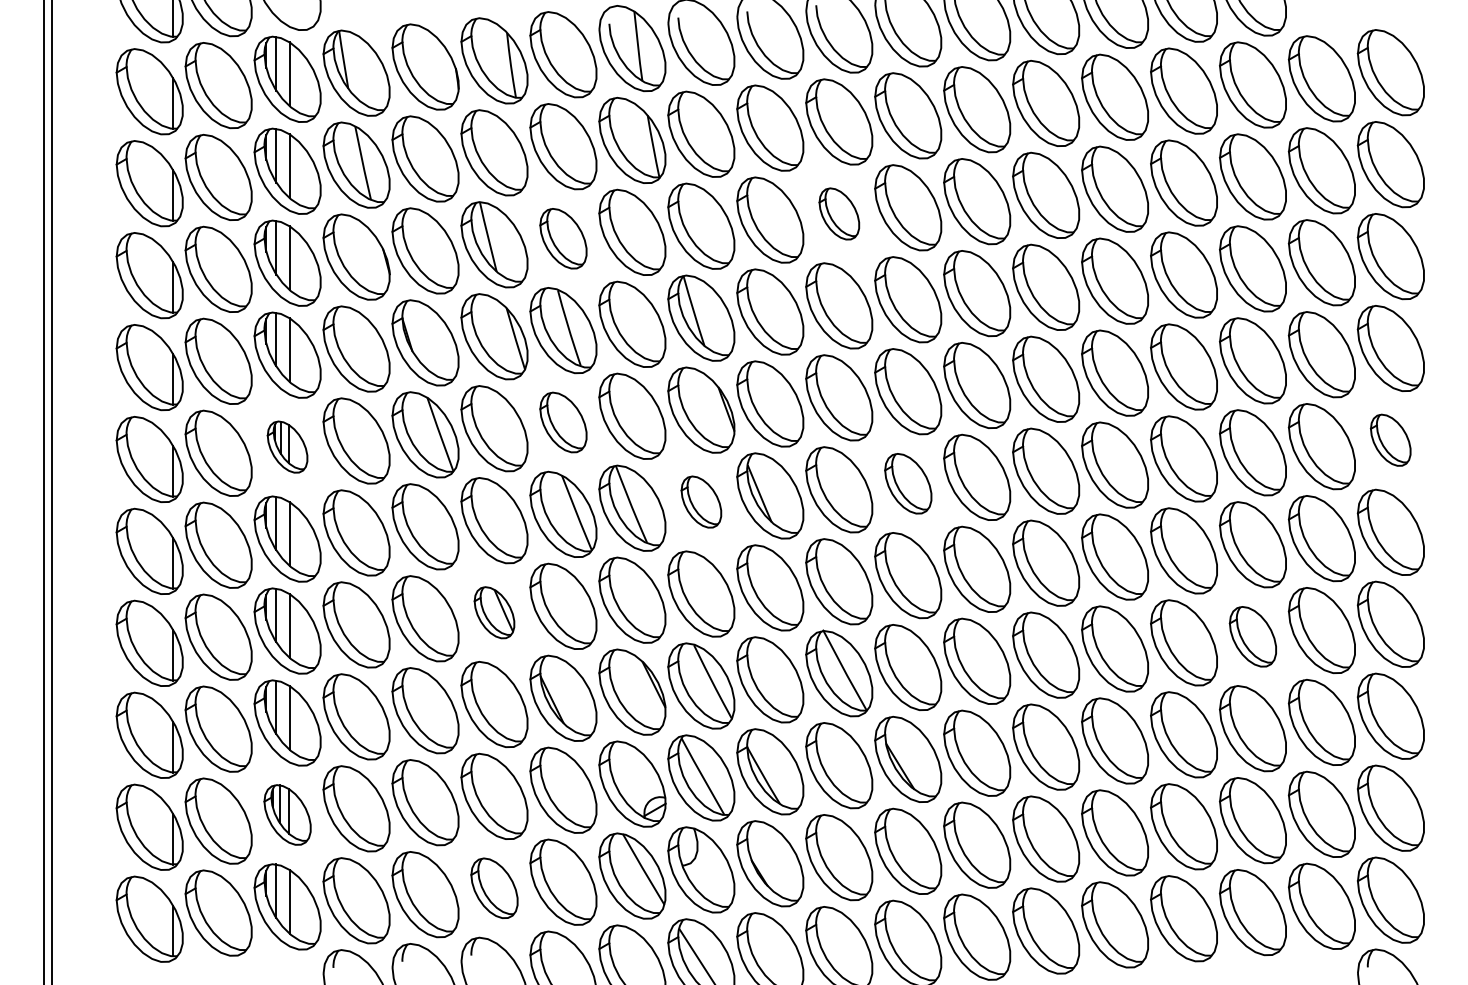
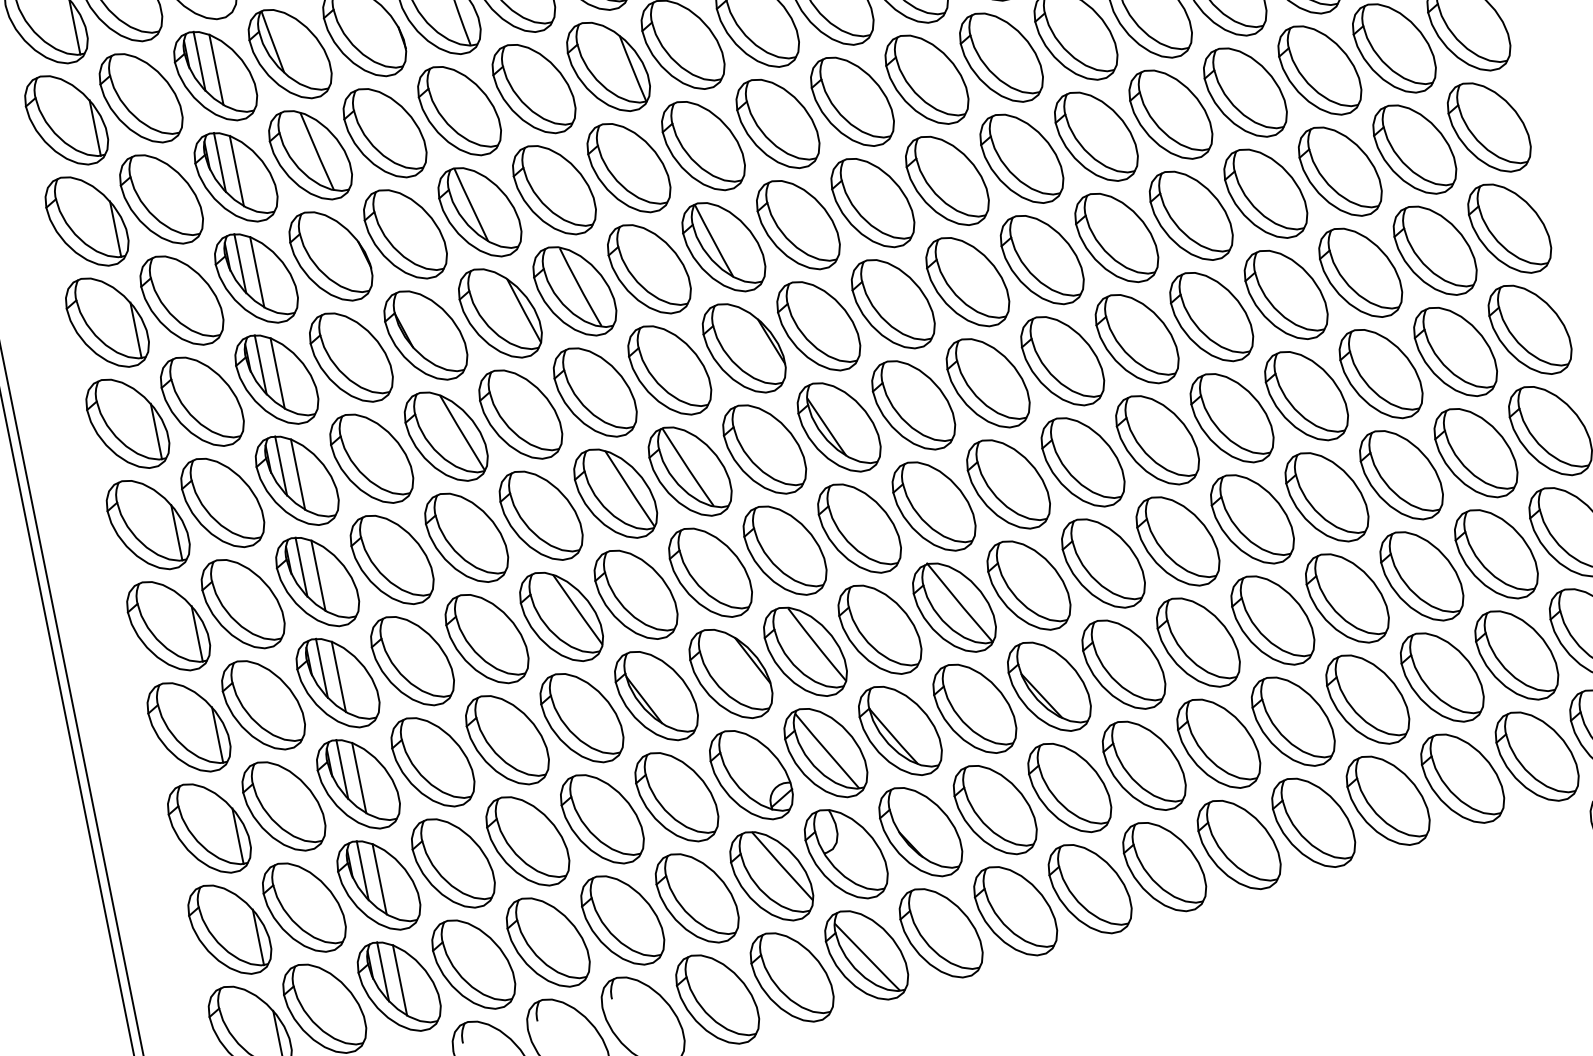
part: (839, 213) -> (852, 101), size x1.67
part: (563, 238) -> (554, 189), size x1.43
part: (563, 422) -> (595, 392), size x1.43
part: (1390, 439) -> (1508, 227), size x1.67
part: (287, 446) -> (296, 479), size x1.67
part: (908, 483) -> (988, 382), size x1.43
part: (701, 501) -> (764, 448), size x1.67
part: (494, 612) -> (561, 616), size x1.67
part: (1252, 636) -> (1400, 474), size x1.43
part: (287, 814) -> (378, 884), size x1.43
part: (494, 887) -> (622, 919), size x1.43

